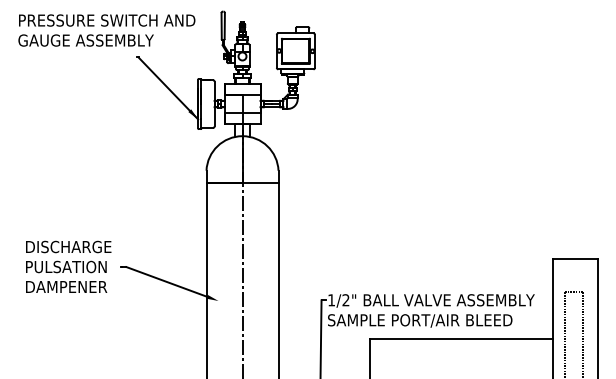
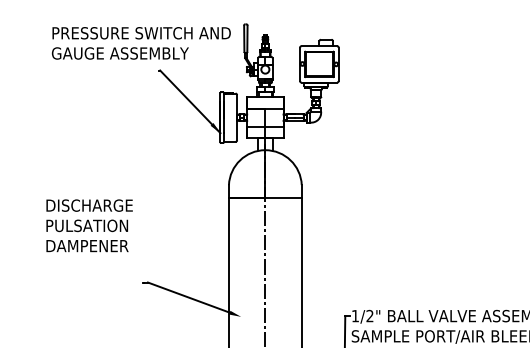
text: (106, 30) -> (140, 43), moved
text: (68, 266) -> (89, 225), moved

